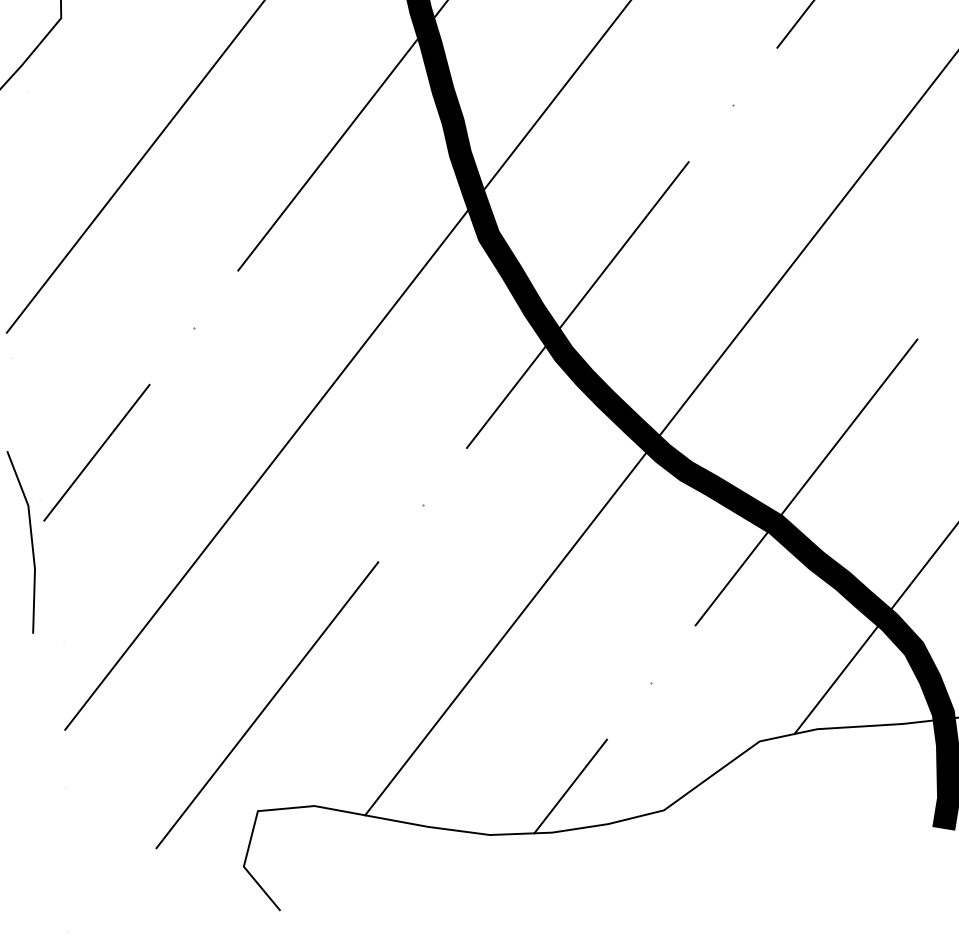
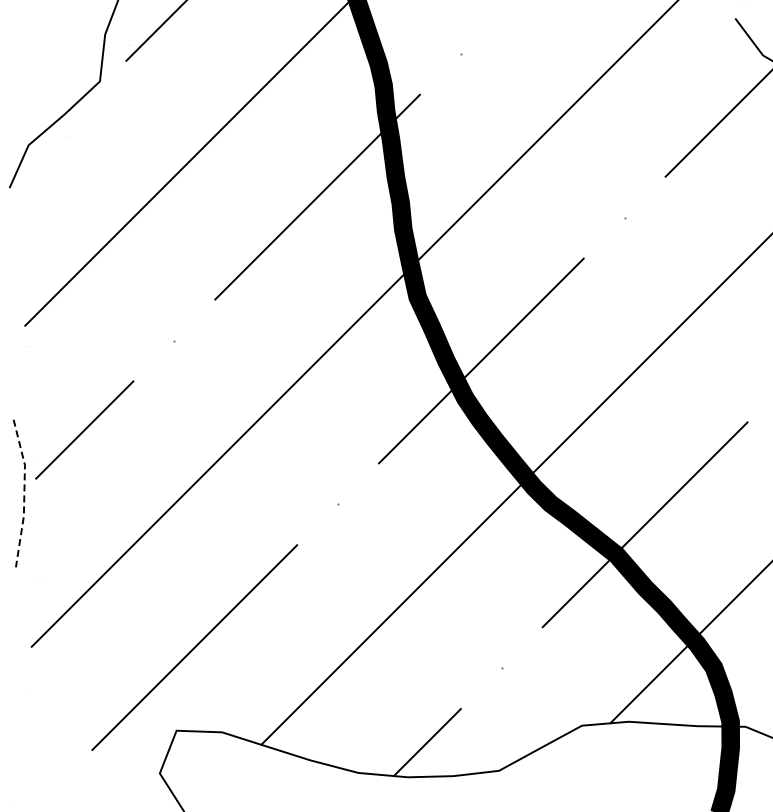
line: (32, 540) -> (24, 493), solid -> dashed

